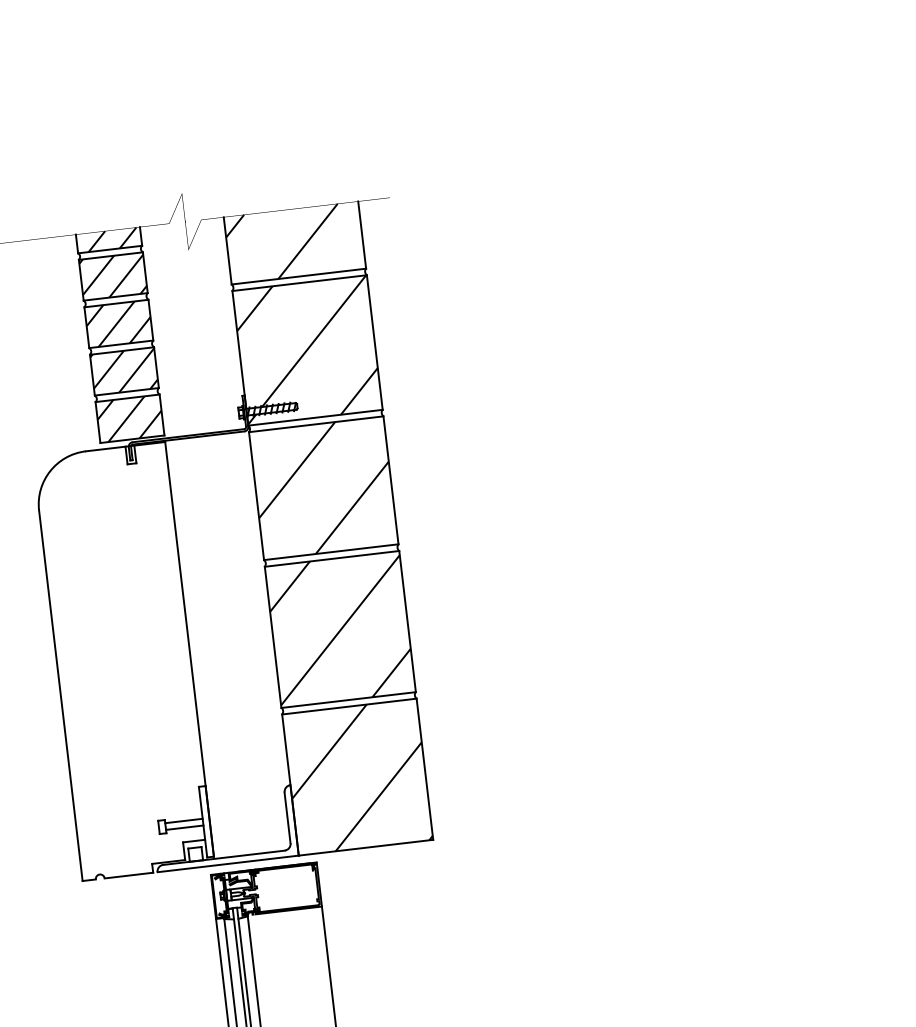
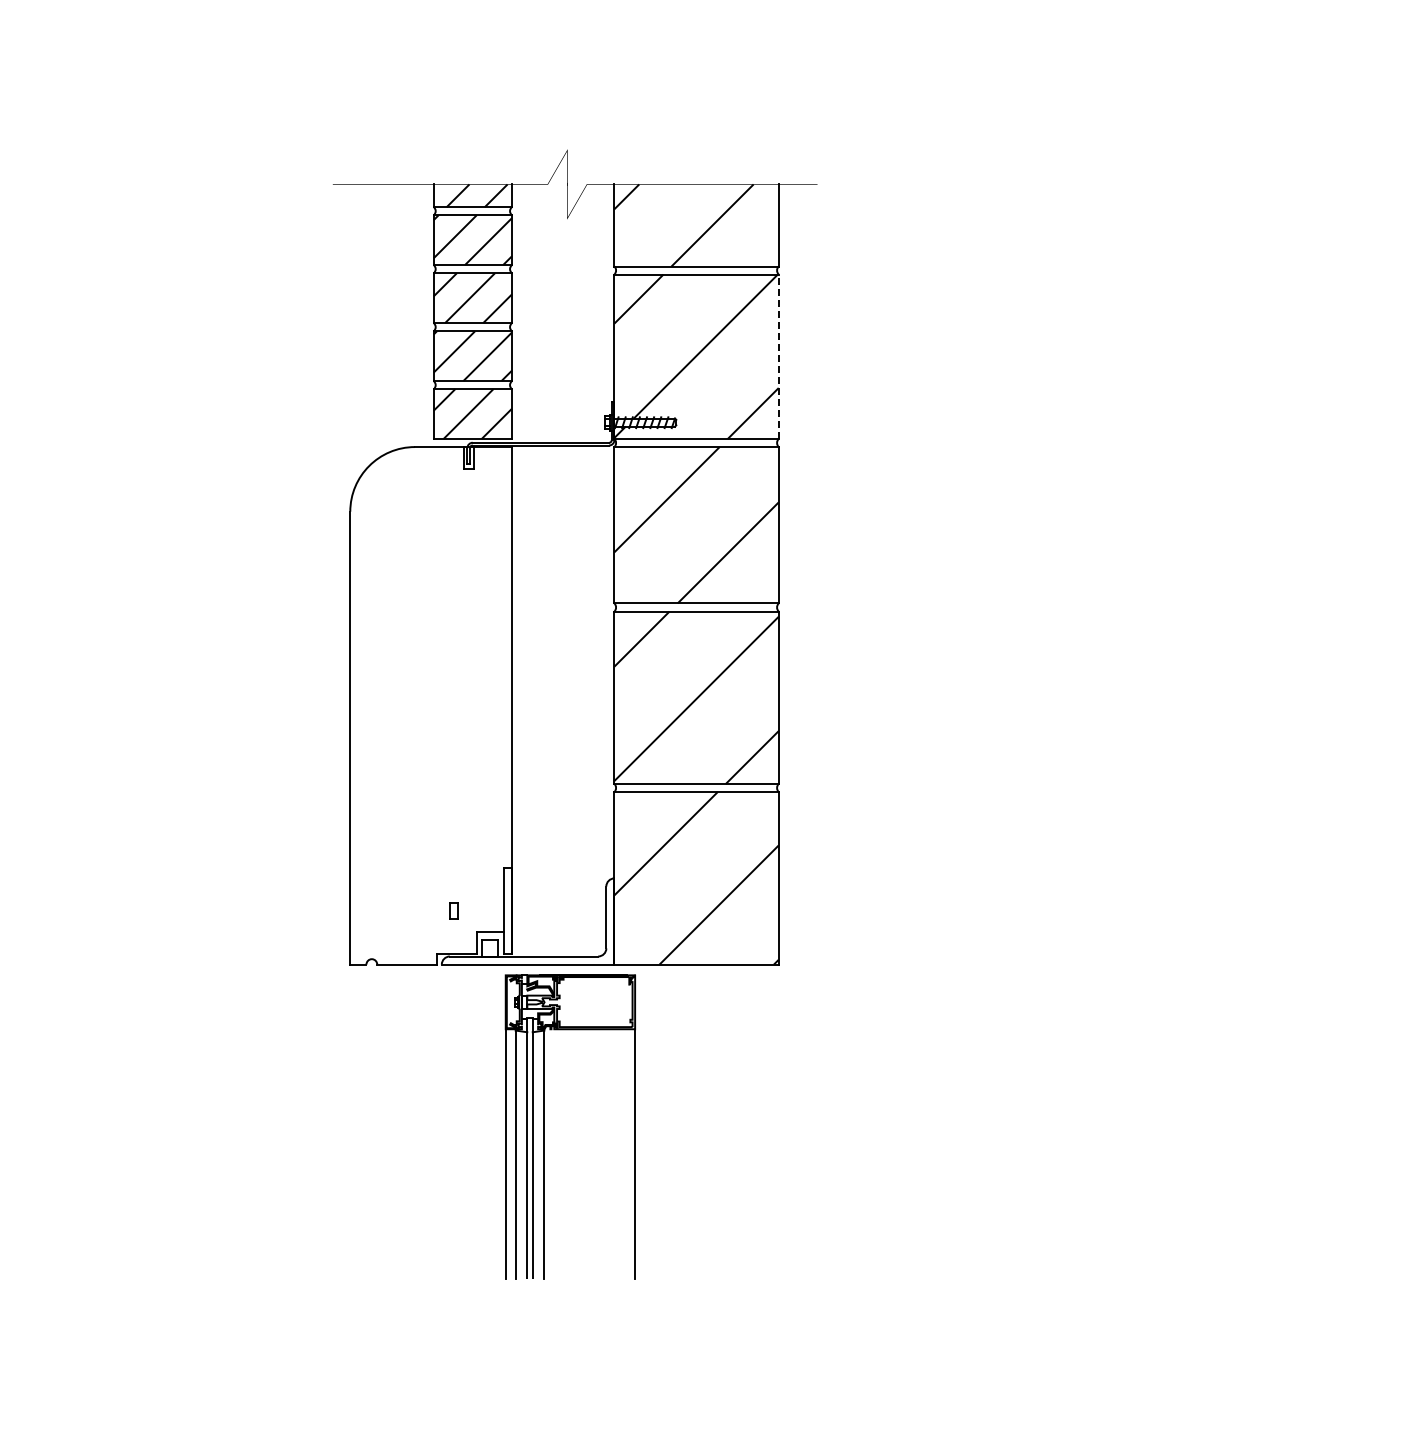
line: (374, 342) -> (778, 356), solid -> dashed
line: (183, 820) -> (480, 906), removed
line: (184, 827) -> (480, 914), removed

